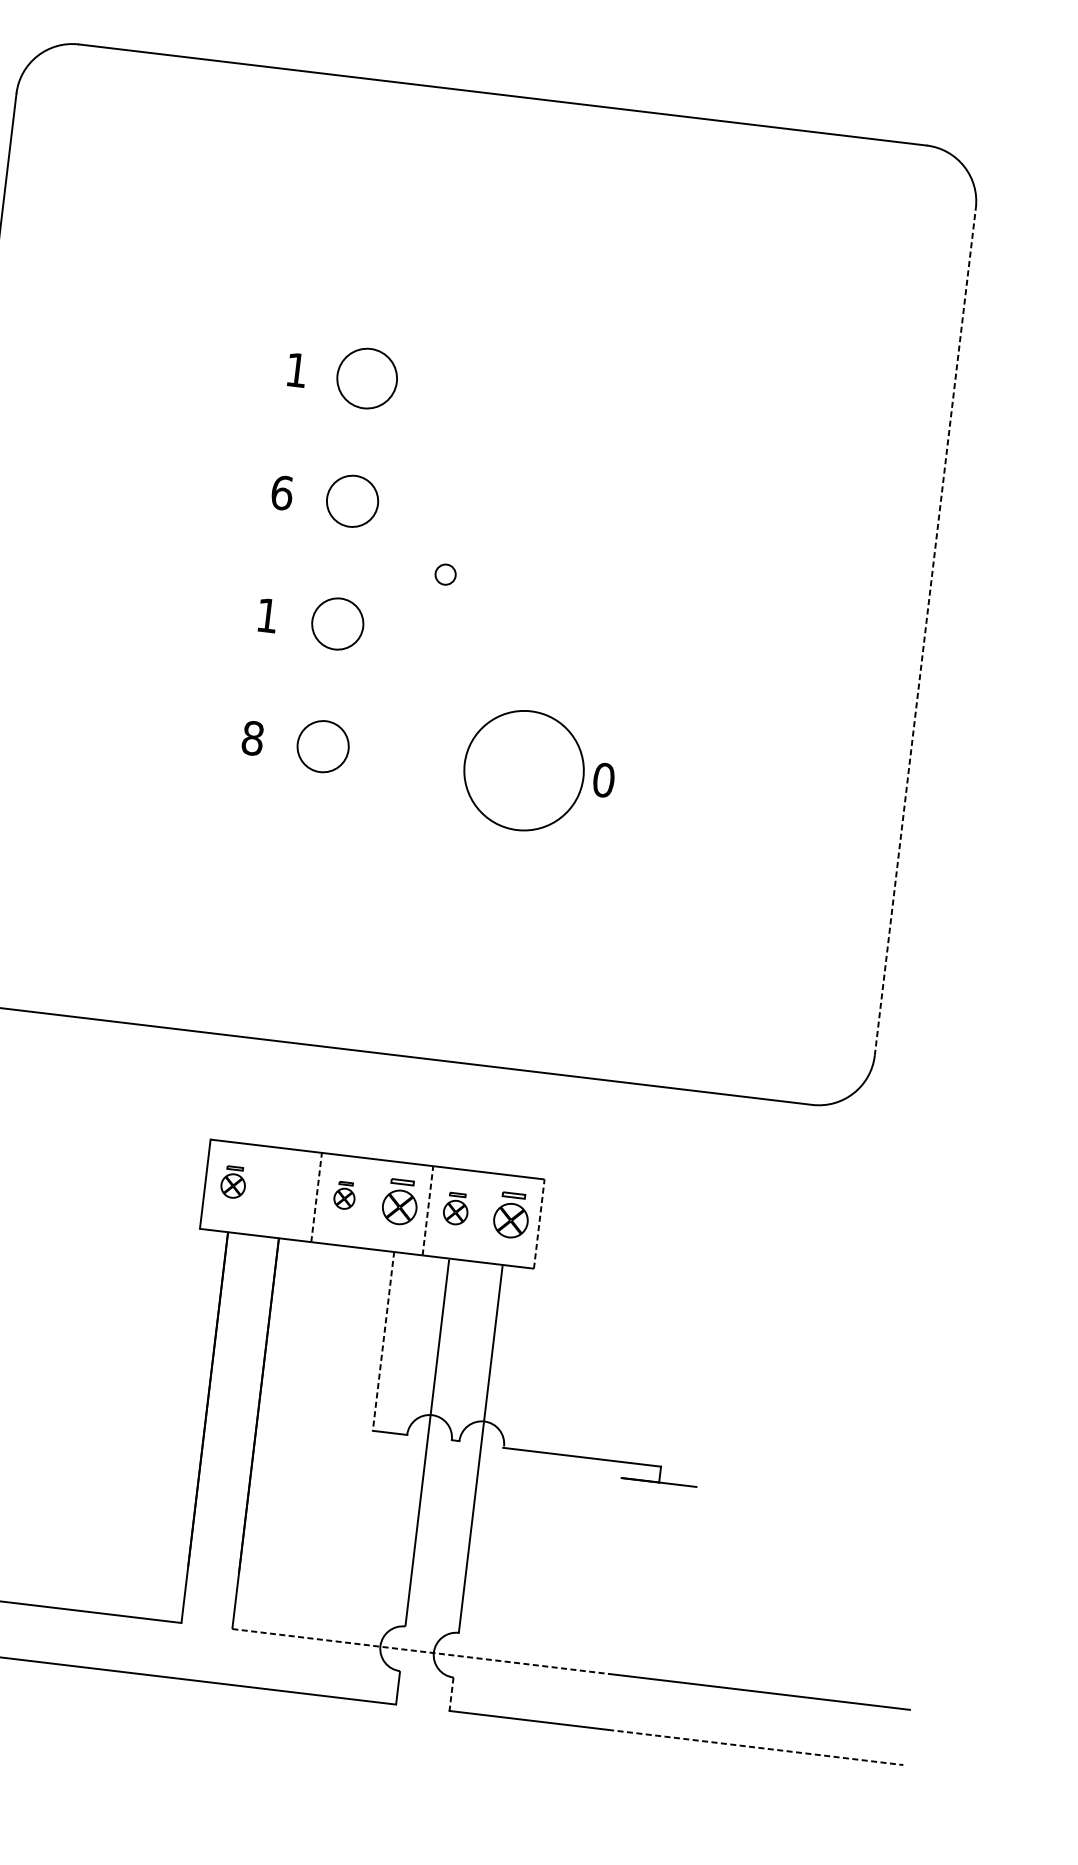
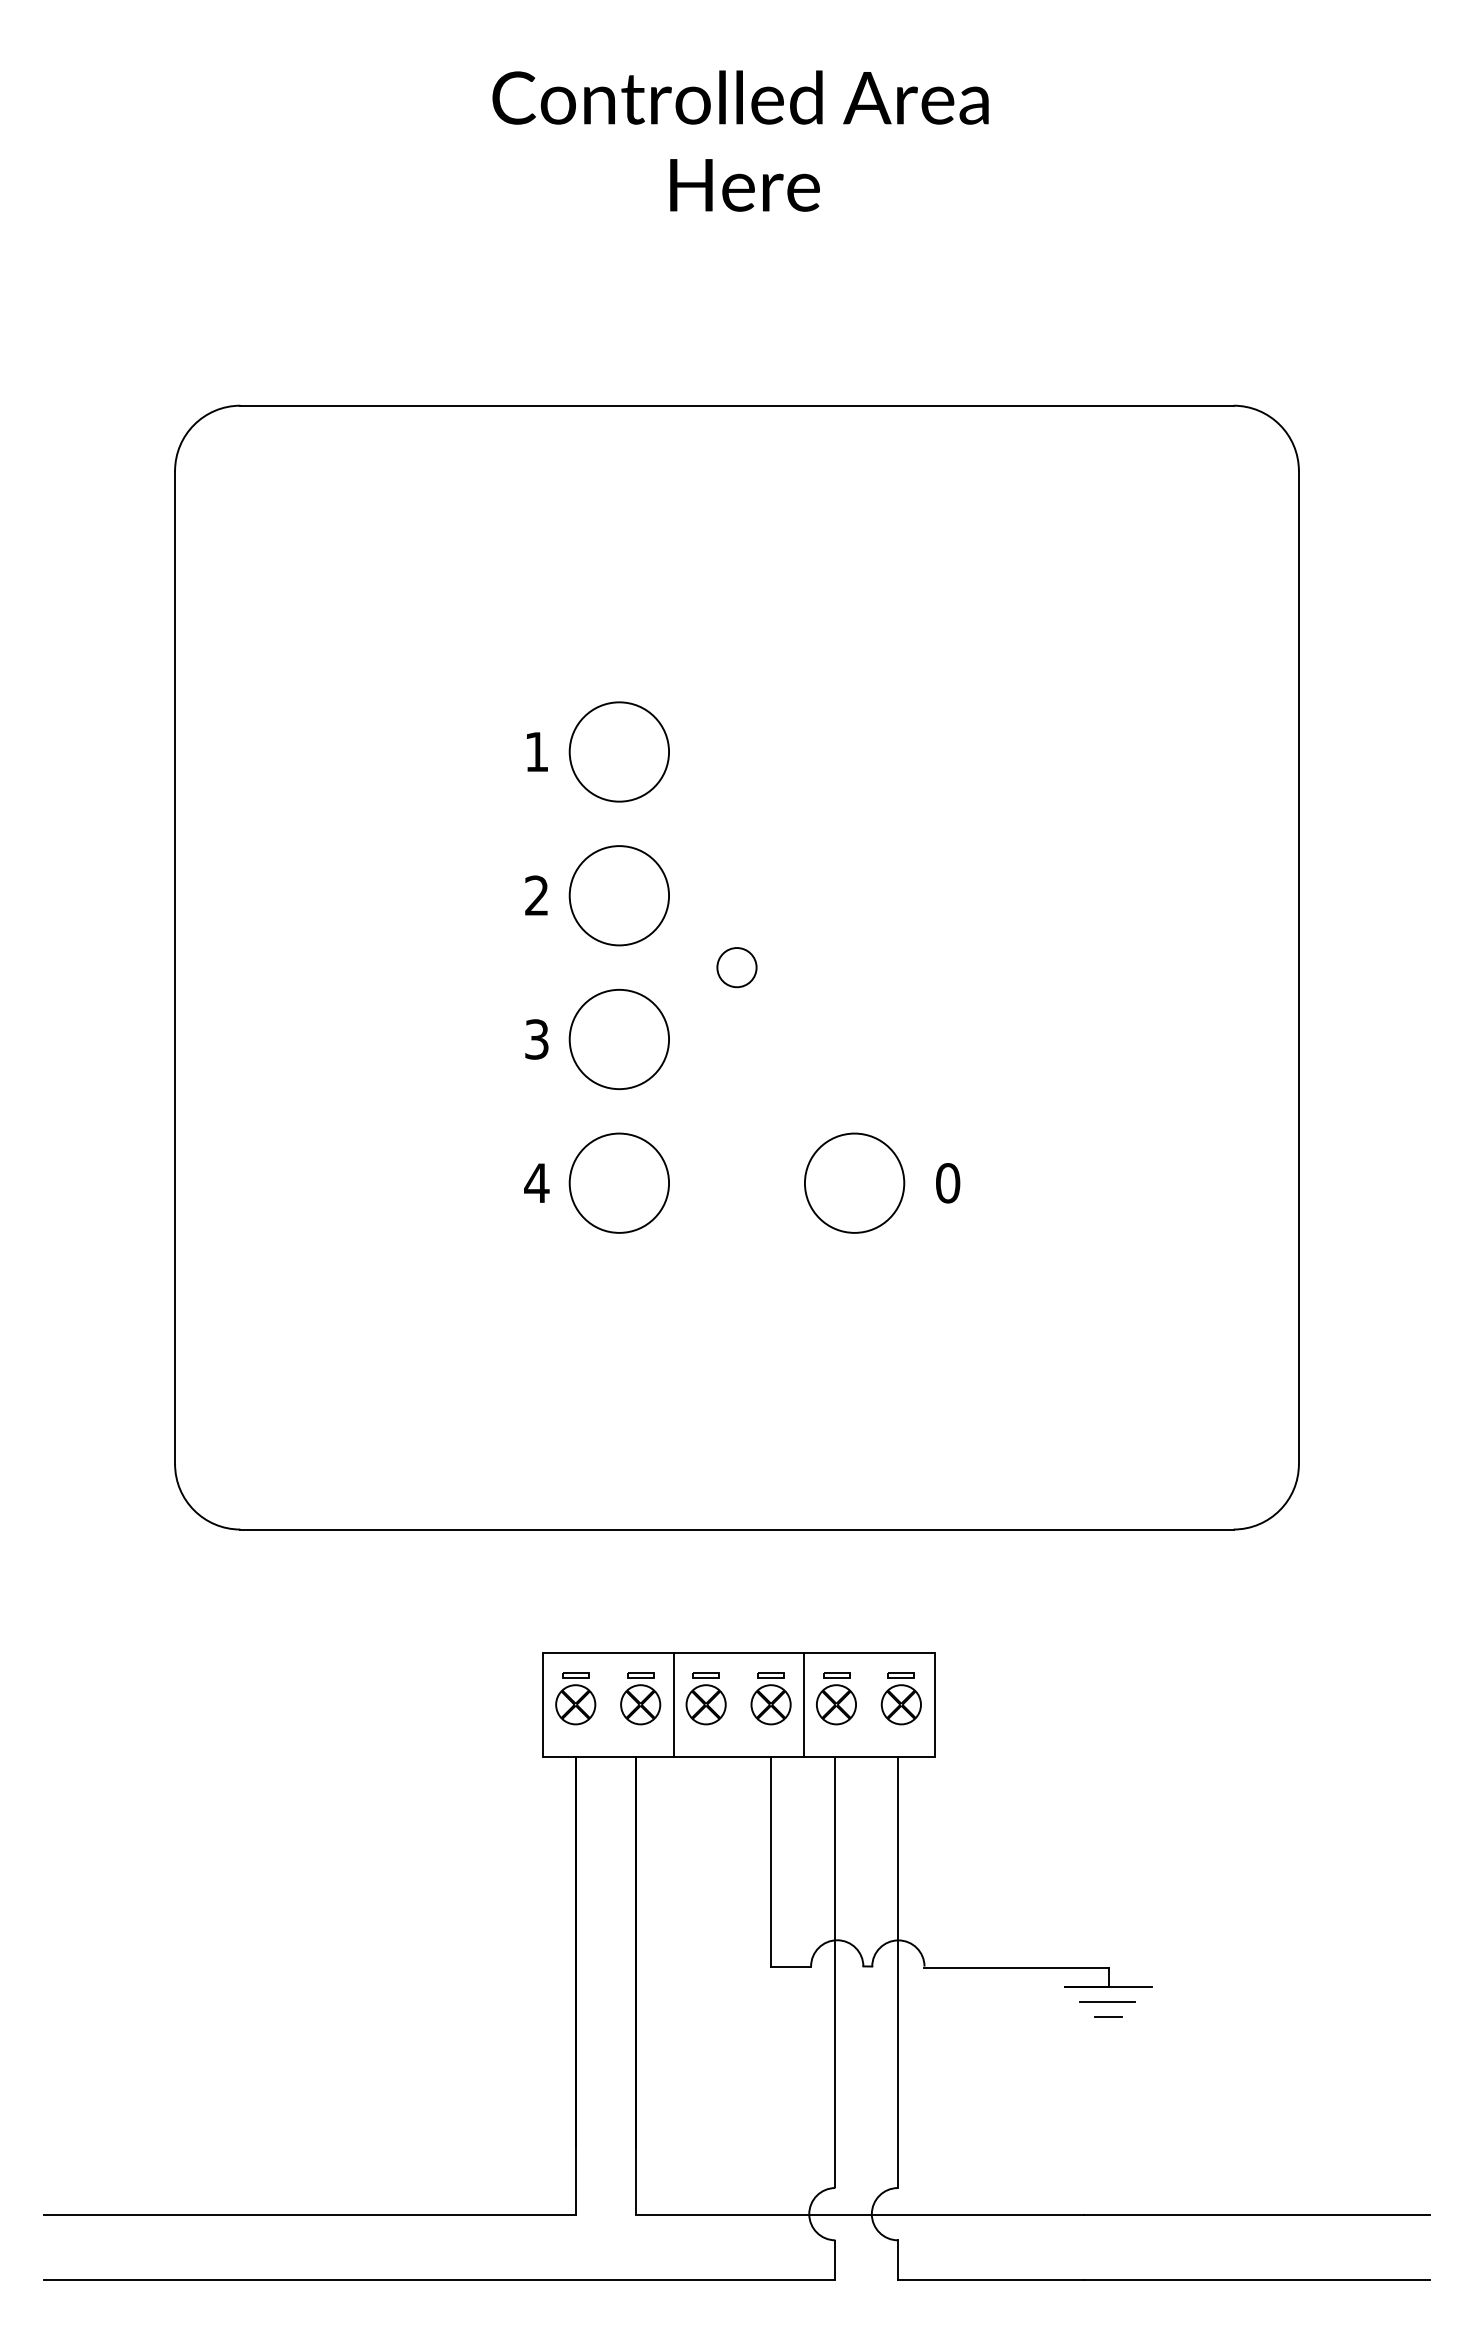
circle: (367, 378) -> (619, 751), size x1.43
text: (282, 492) -> (537, 895), 6 -> 2
circle: (352, 501) -> (619, 895), size x1.67
circle: (445, 574) -> (736, 967), size x1.67
text: (267, 615) -> (536, 1039), 1 -> 3
circle: (337, 623) -> (618, 1039), size x1.67
line: (924, 631) -> (1298, 967), dashed -> solid
text: (252, 738) -> (536, 1183), 8 -> 4
circle: (322, 746) -> (618, 1182), size x1.67
circle: (524, 770) -> (854, 1182), size x0.71
part: (233, 1182) -> (575, 1698), size x1.43
part: (288, 1188) -> (640, 1698), added
part: (344, 1195) -> (705, 1698), size x1.67
line: (316, 1197) -> (673, 1704), dashed -> solid
part: (456, 1208) -> (836, 1698), size x1.43
line: (428, 1210) -> (804, 1704), dashed -> solid
line: (539, 1223) -> (934, 1704), dashed -> solid
line: (383, 1341) -> (770, 1862), dashed -> solid
line: (656, 1494) -> (1107, 2001), added
line: (656, 1507) -> (1108, 2016), added
line: (423, 1651) -> (859, 2214), dashed -> solid
line: (451, 1693) -> (897, 2259), dashed -> solid
line: (755, 1747) -> (1256, 2279), dashed -> solid

